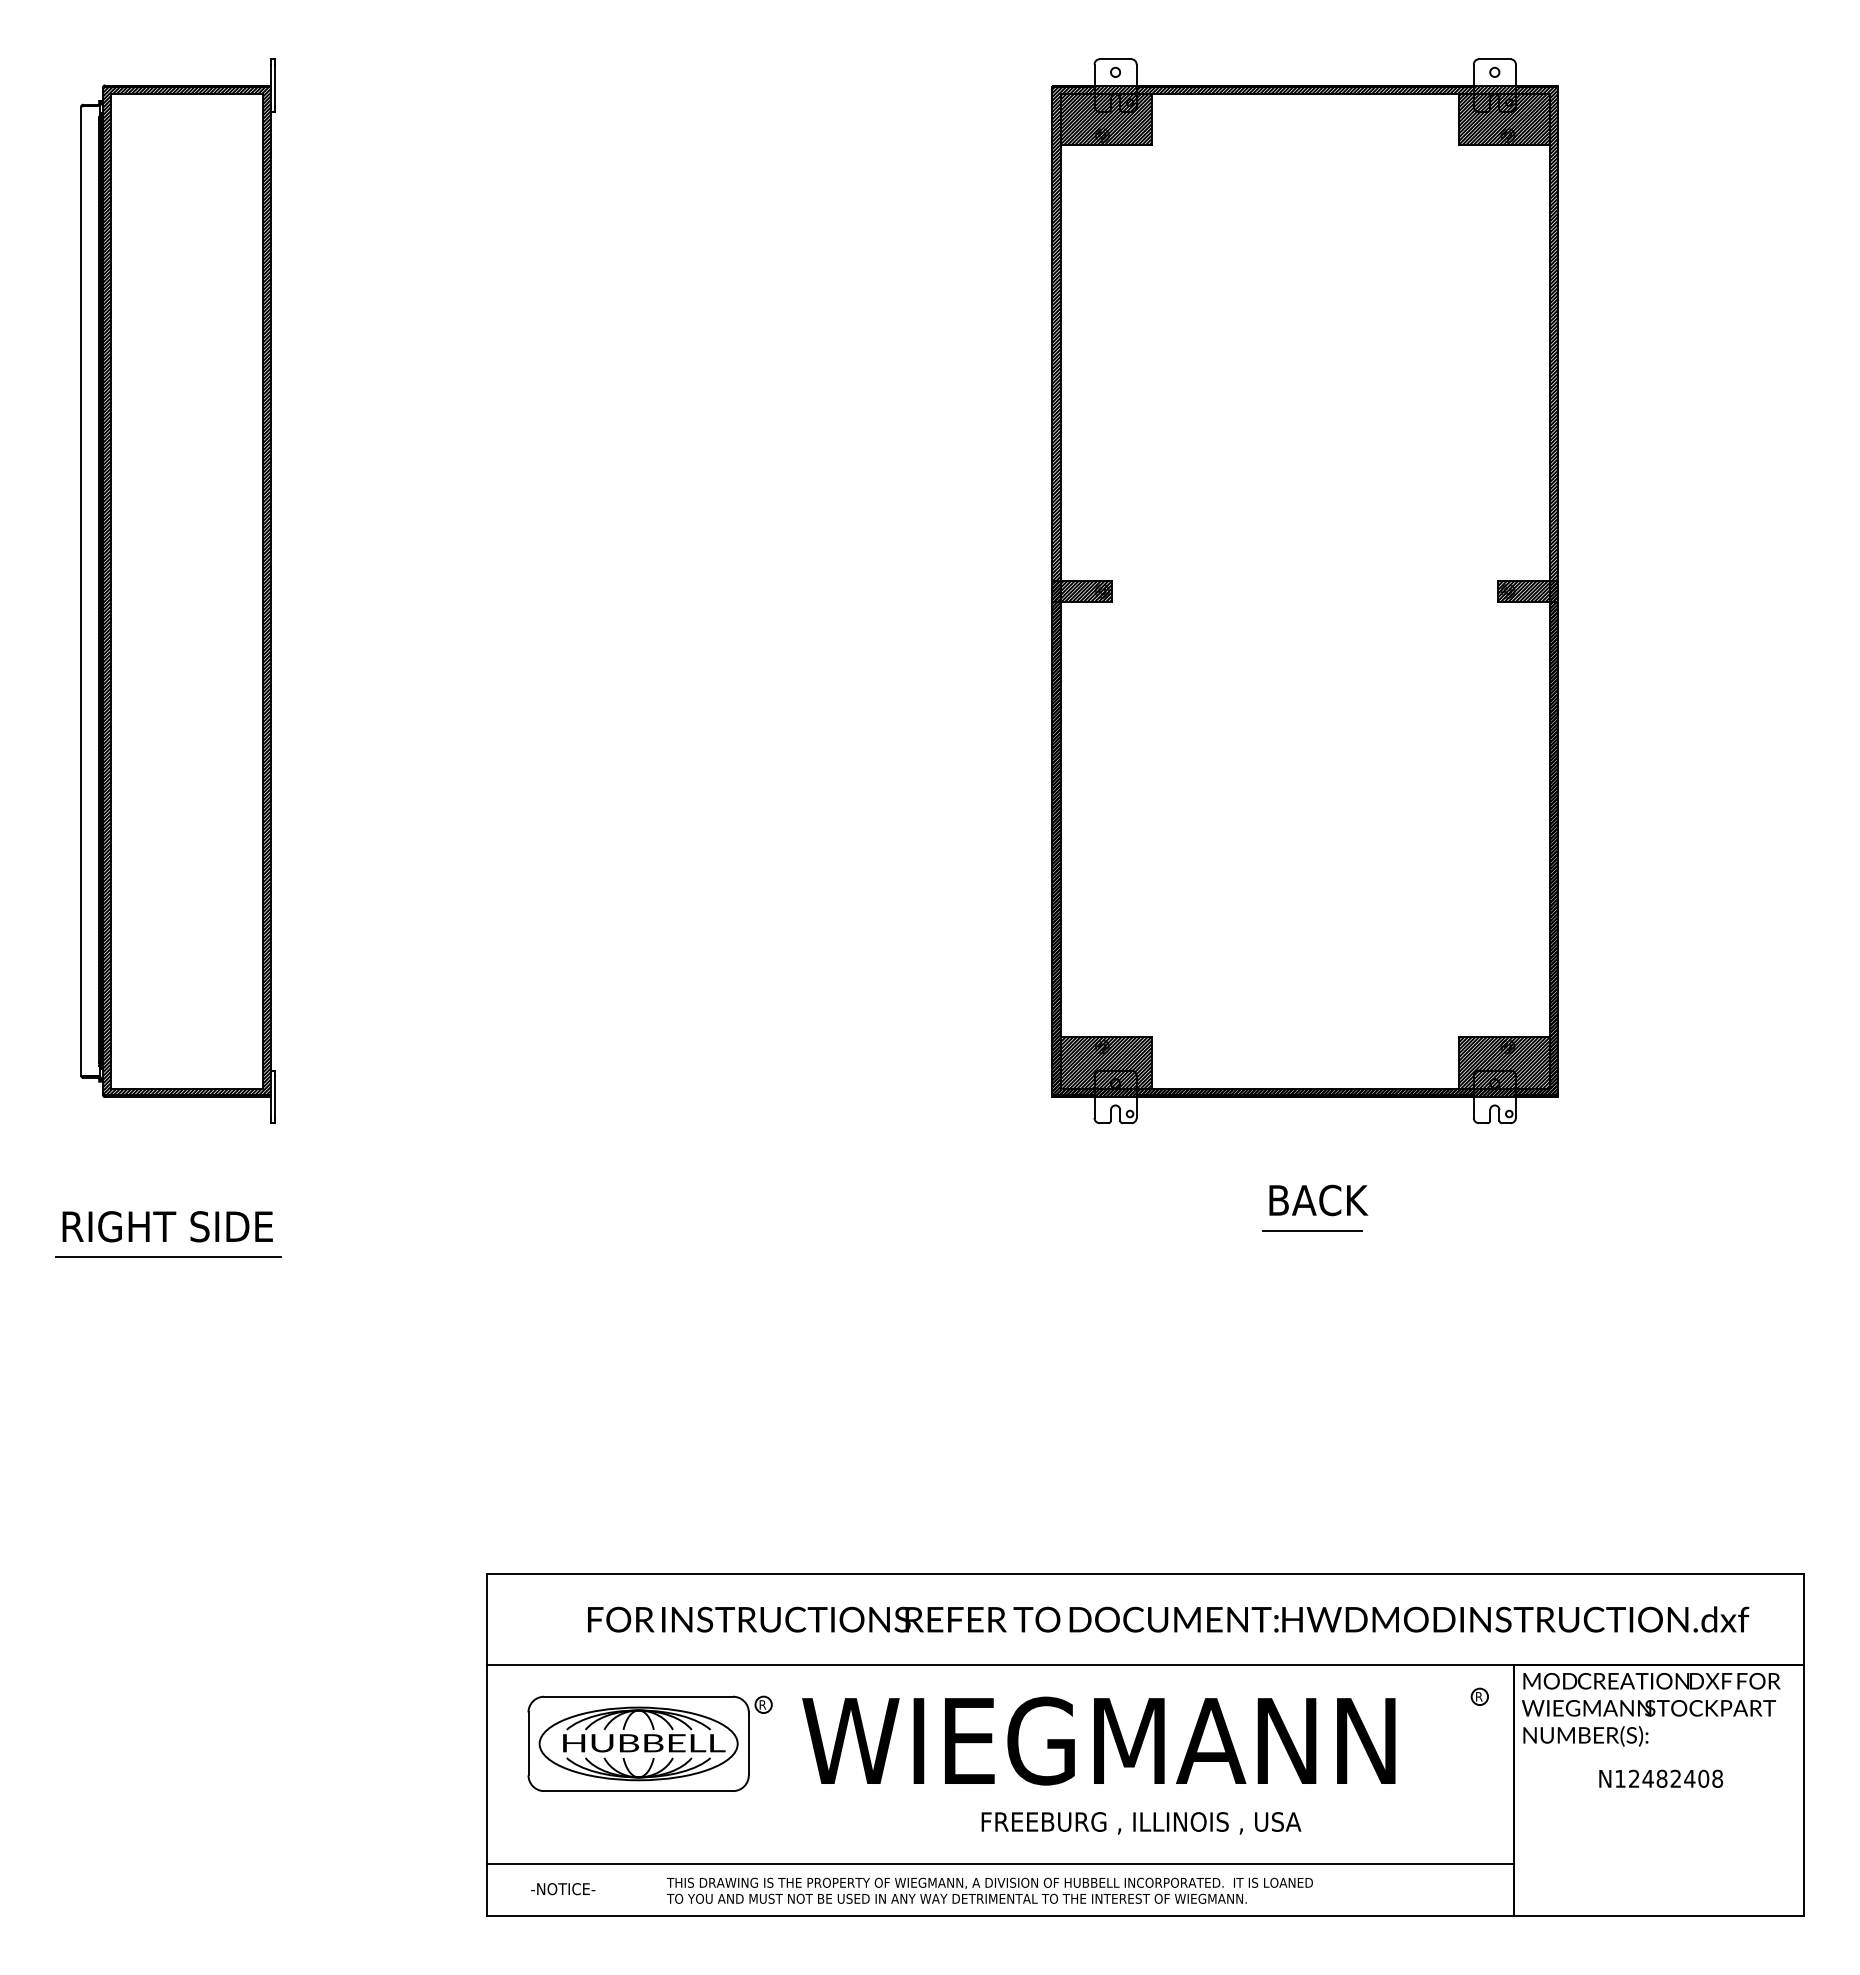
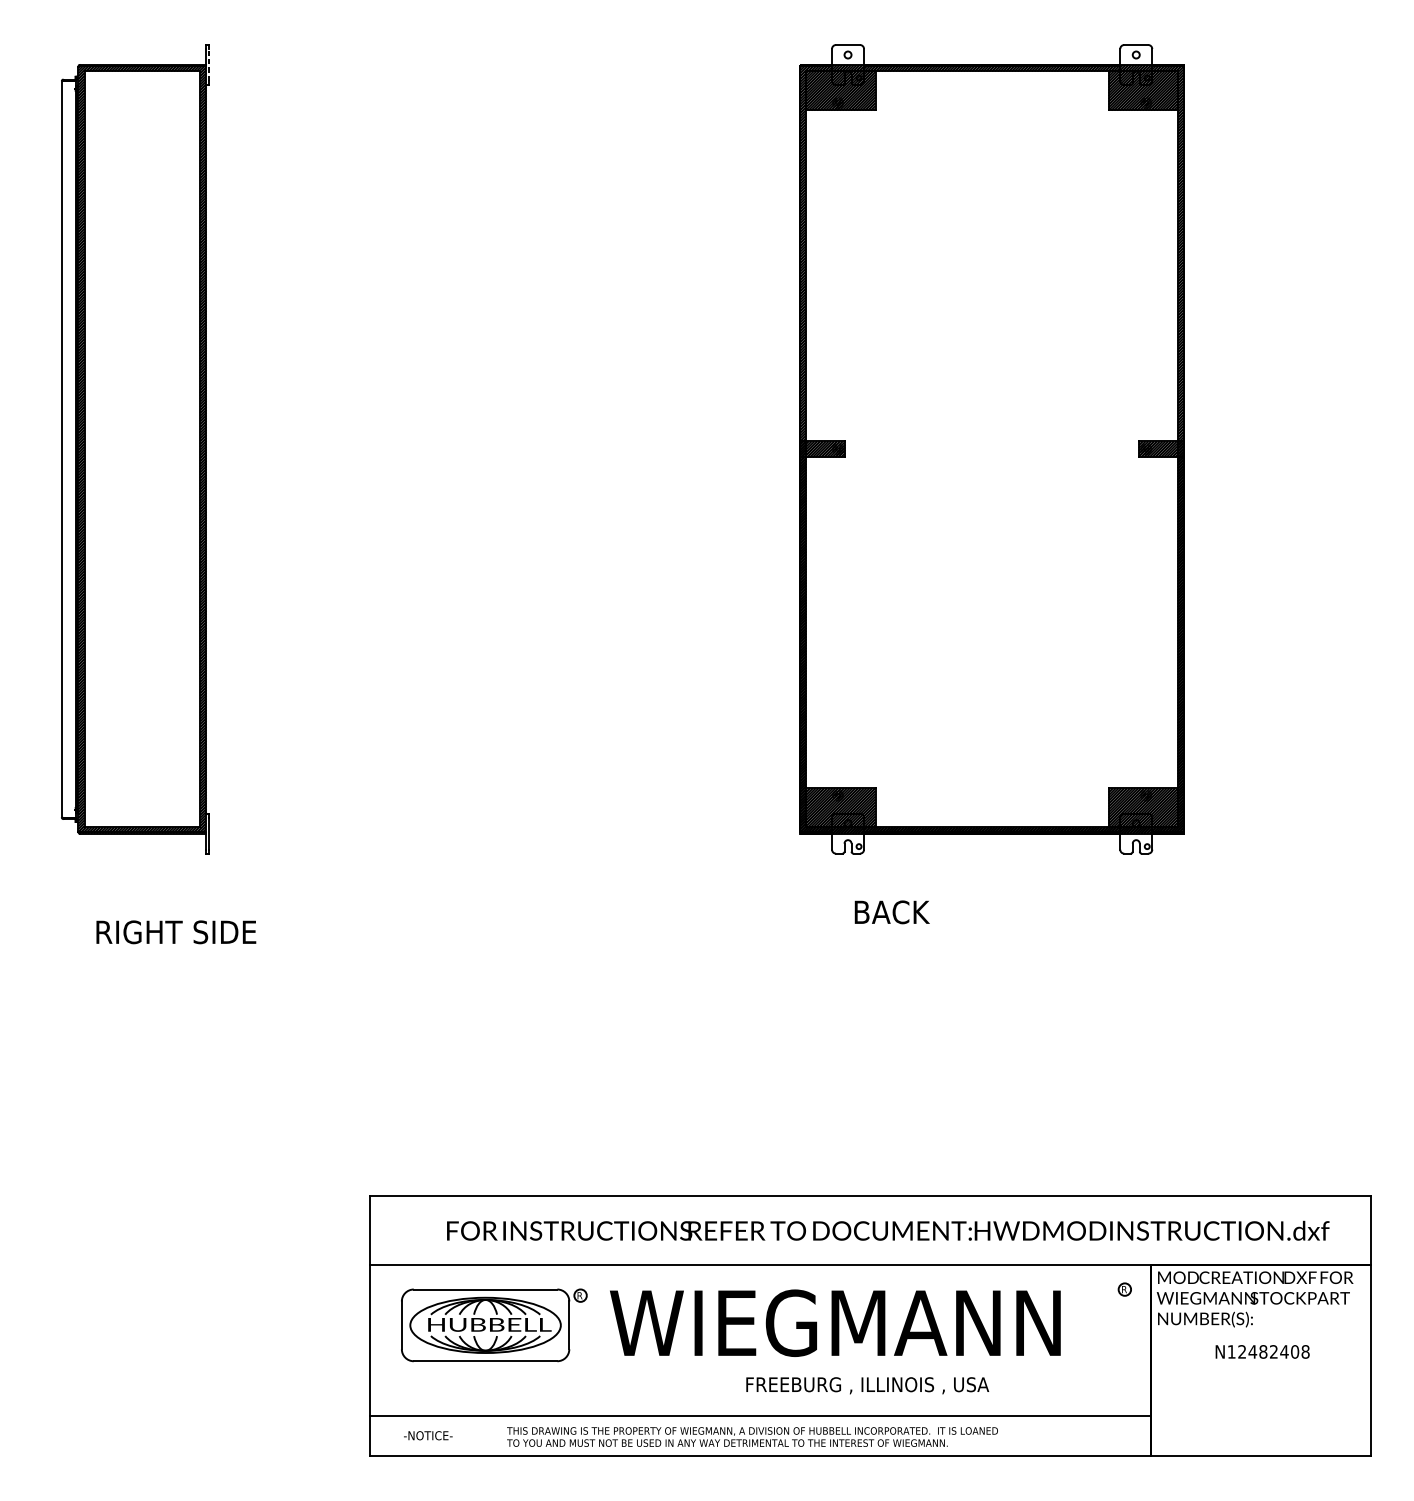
line: (275, 85) -> (209, 64), solid -> dashed
text: (1318, 1200) -> (892, 912), moved
text: (167, 1226) -> (176, 932), moved
line: (1312, 1230) -> (997, 935), removed
line: (168, 1256) -> (128, 954), removed

